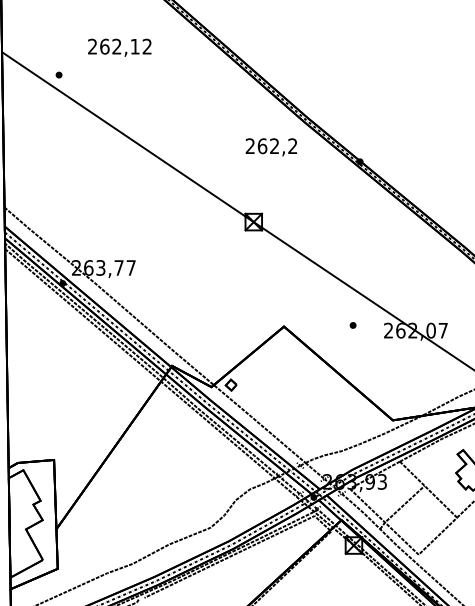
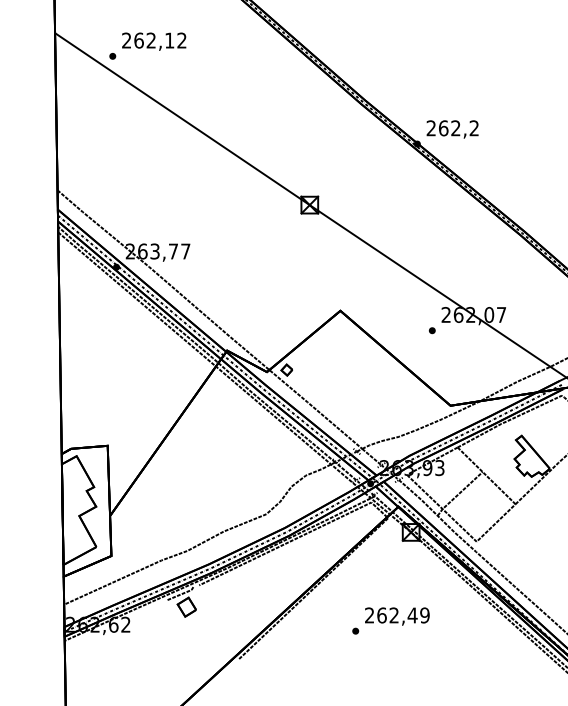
text: (120, 47) -> (154, 41), moved
text: (271, 147) -> (452, 129), moved
part: (352, 325) -> (431, 330), moved

